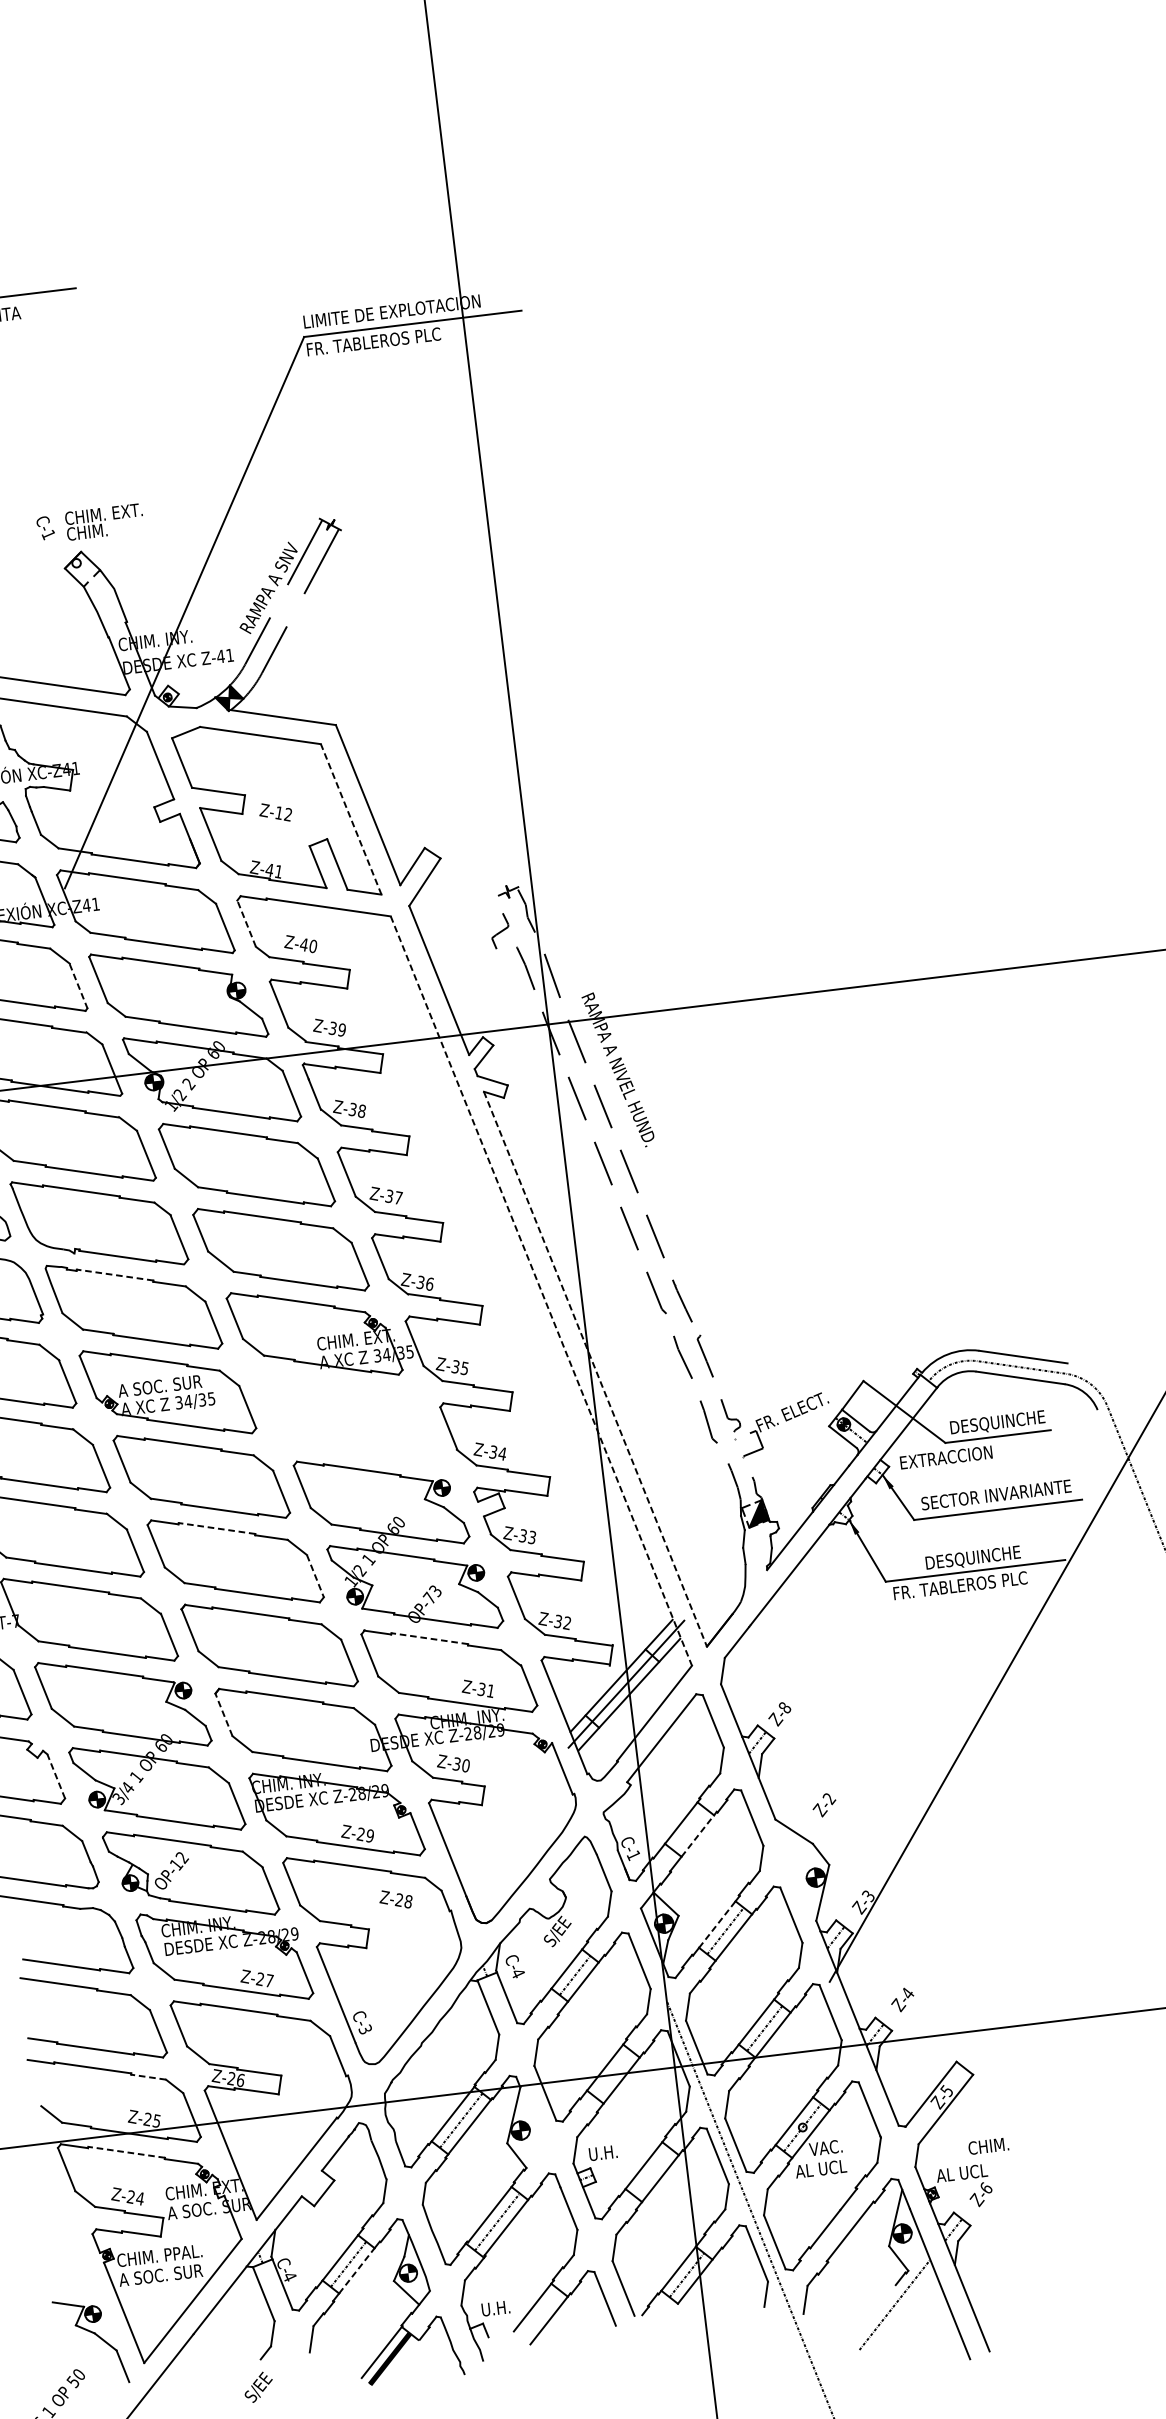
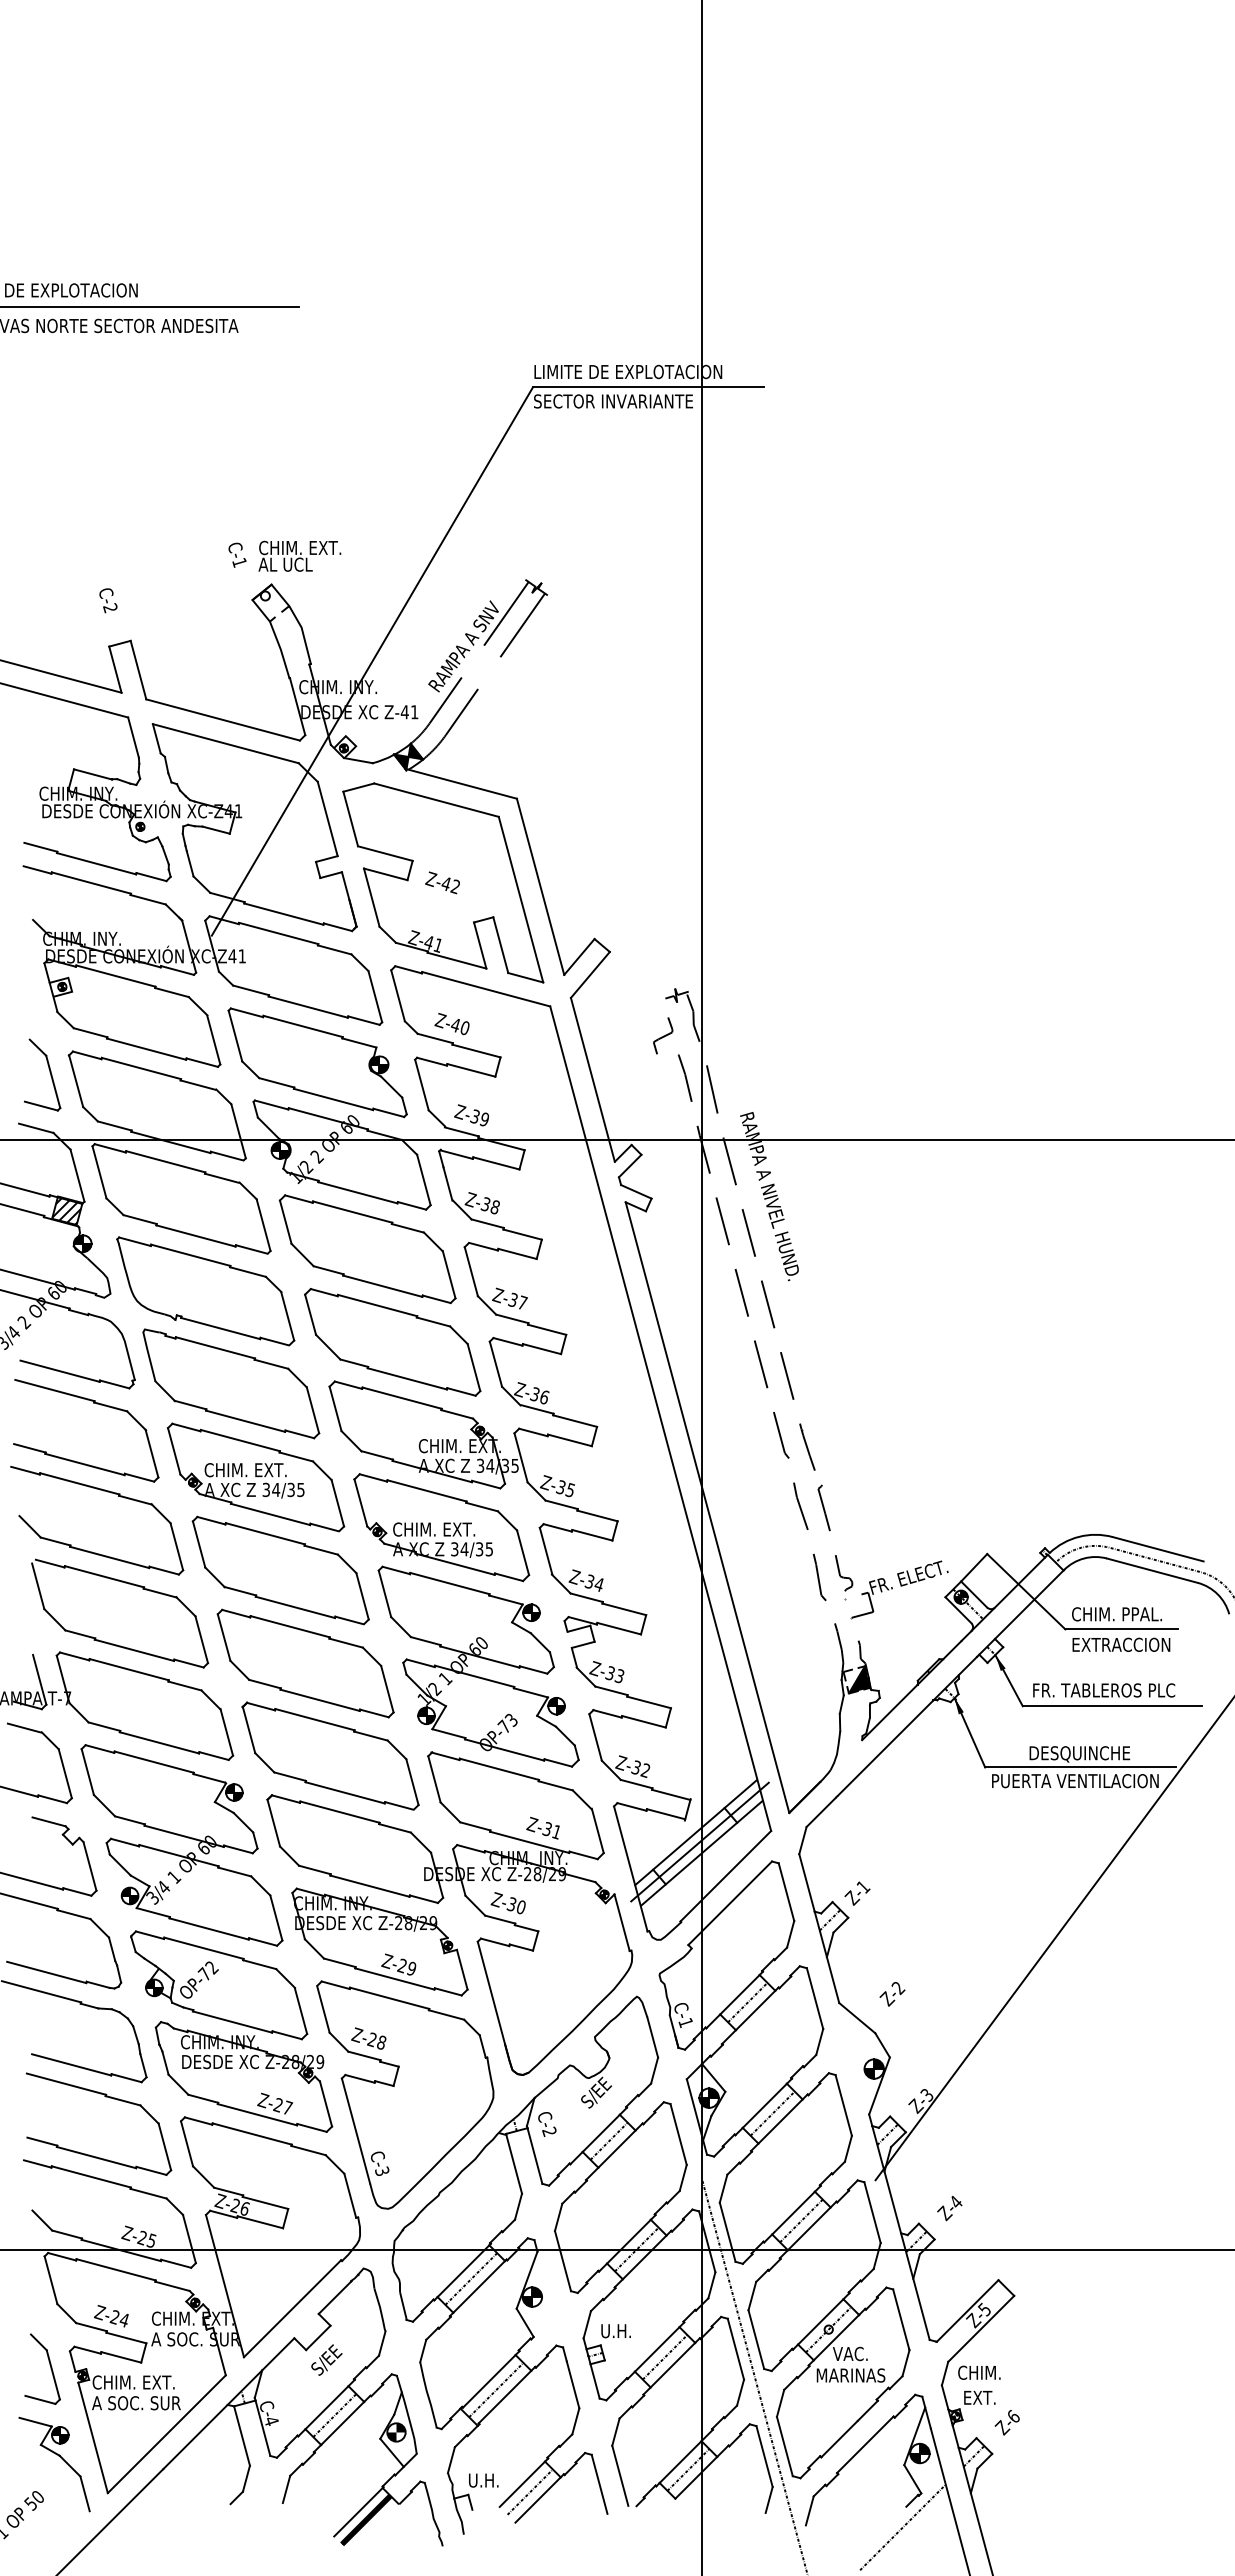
text: (381, 340) -> (613, 401), FR. TABLEROS PLC -> SECTOR INVARIANTE
text: (91, 531) -> (285, 564), CHIM. -> AL UCL
text: (278, 813) -> (445, 884), Z-12 -> Z-42
line: (351, 819) -> (521, 899), dashed -> solid
line: (246, 923) -> (397, 995), dashed -> solid
line: (78, 986) -> (213, 1040), dashed -> solid
line: (115, 1274) -> (215, 1347), dashed -> solid
line: (541, 1290) -> (660, 1418), dashed -> solid
line: (595, 1370) -> (707, 1508), dashed -> solid
text: (160, 1386) -> (248, 1470), A SOC. SUR -> CHIM. EXT.
part: (347, 1418) -> (441, 1527), added
text: (997, 1423) -> (1122, 1615), DESQUINCHE -> CHIM. PPAL.
text: (946, 1457) -> (1121, 1644), moved
text: (995, 1495) -> (1111, 1690), SECTOR INVARIANTE -> FR. TABLEROS PLC
line: (217, 1528) -> (290, 1626), dashed -> solid
line: (315, 1576) -> (387, 1689), dashed -> solid
text: (972, 1584) -> (1075, 1781), FR. TABLEROS PLC -> PUERTA VENTILACION
line: (429, 1638) -> (499, 1769), dashed -> solid
text: (785, 1707) -> (863, 1886), Z-8 -> Z-1
line: (223, 1714) -> (273, 1822), dashed -> solid
line: (55, 1775) -> (89, 1865), dashed -> solid
line: (689, 1829) -> (747, 2002), added
line: (697, 1836) -> (755, 2010), dashed -> solid
text: (176, 1864) -> (204, 1974), OP-12 -> OP-72
text: (395, 1899) -> (368, 2038), moved
line: (717, 1924) -> (765, 2105), dashed -> solid
text: (517, 1973) -> (549, 2131), C-4 -> C-2
line: (613, 2074) -> (636, 2249), added
line: (148, 2076) -> (148, 2193), dashed -> solid
text: (988, 2145) -> (979, 2372), moved
line: (126, 2151) -> (116, 2269), dashed -> solid
text: (828, 2168) -> (850, 2375), AL UCL -> MARINAS
line: (651, 2172) -> (664, 2357), added
text: (962, 2172) -> (990, 2397), AL UCL -> EXT.
part: (74, 2249) -> (49, 2365), added
text: (183, 2252) -> (163, 2382), CHIM. PPAL. -> CHIM. EXT.
line: (357, 2270) -> (343, 2423), dashed -> solid
line: (540, 2313) -> (529, 2491), added
text: (258, 2386) -> (326, 2359), moved

